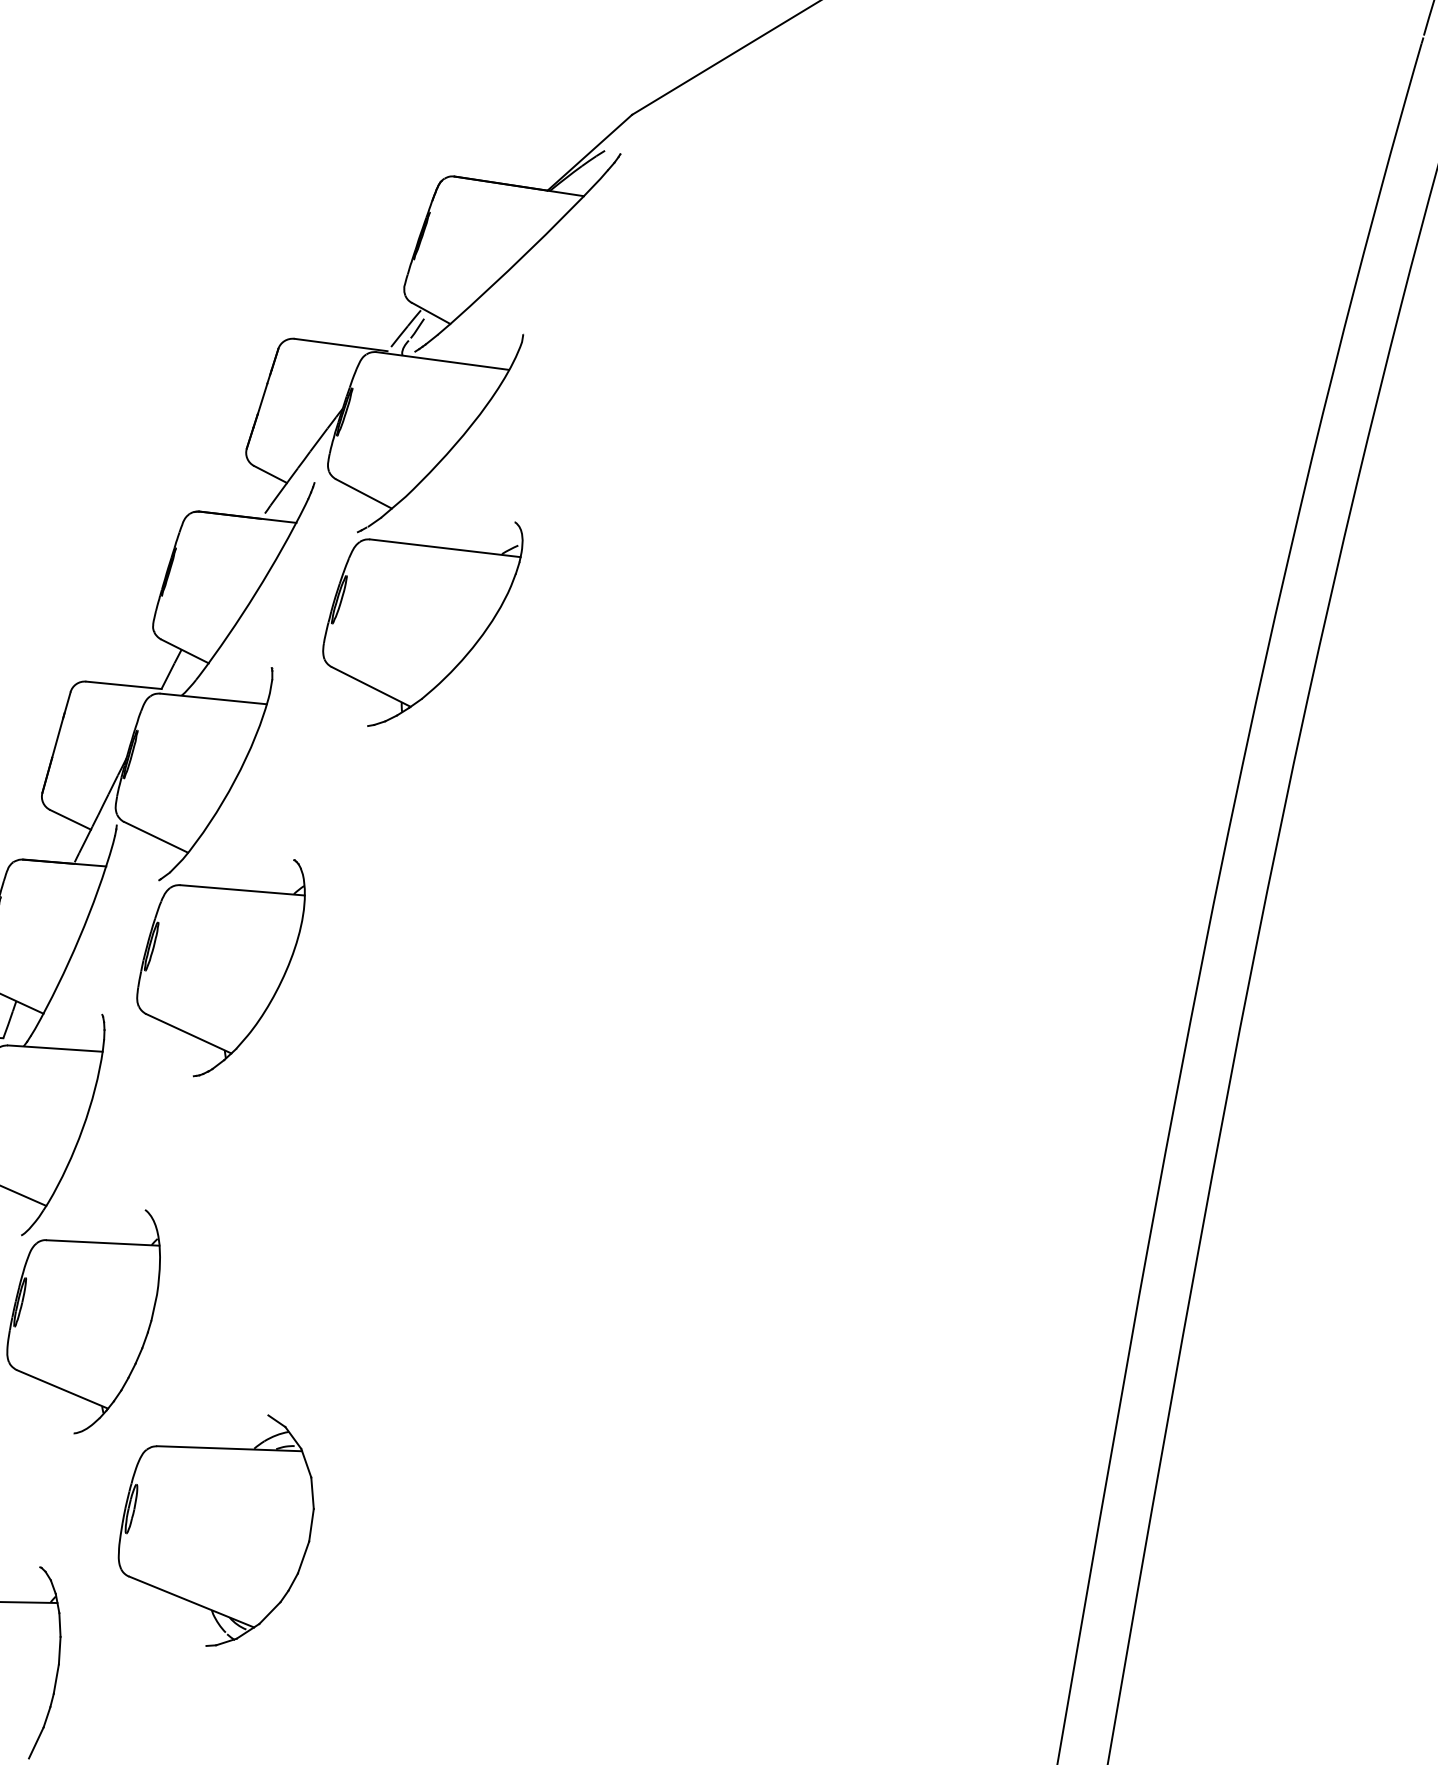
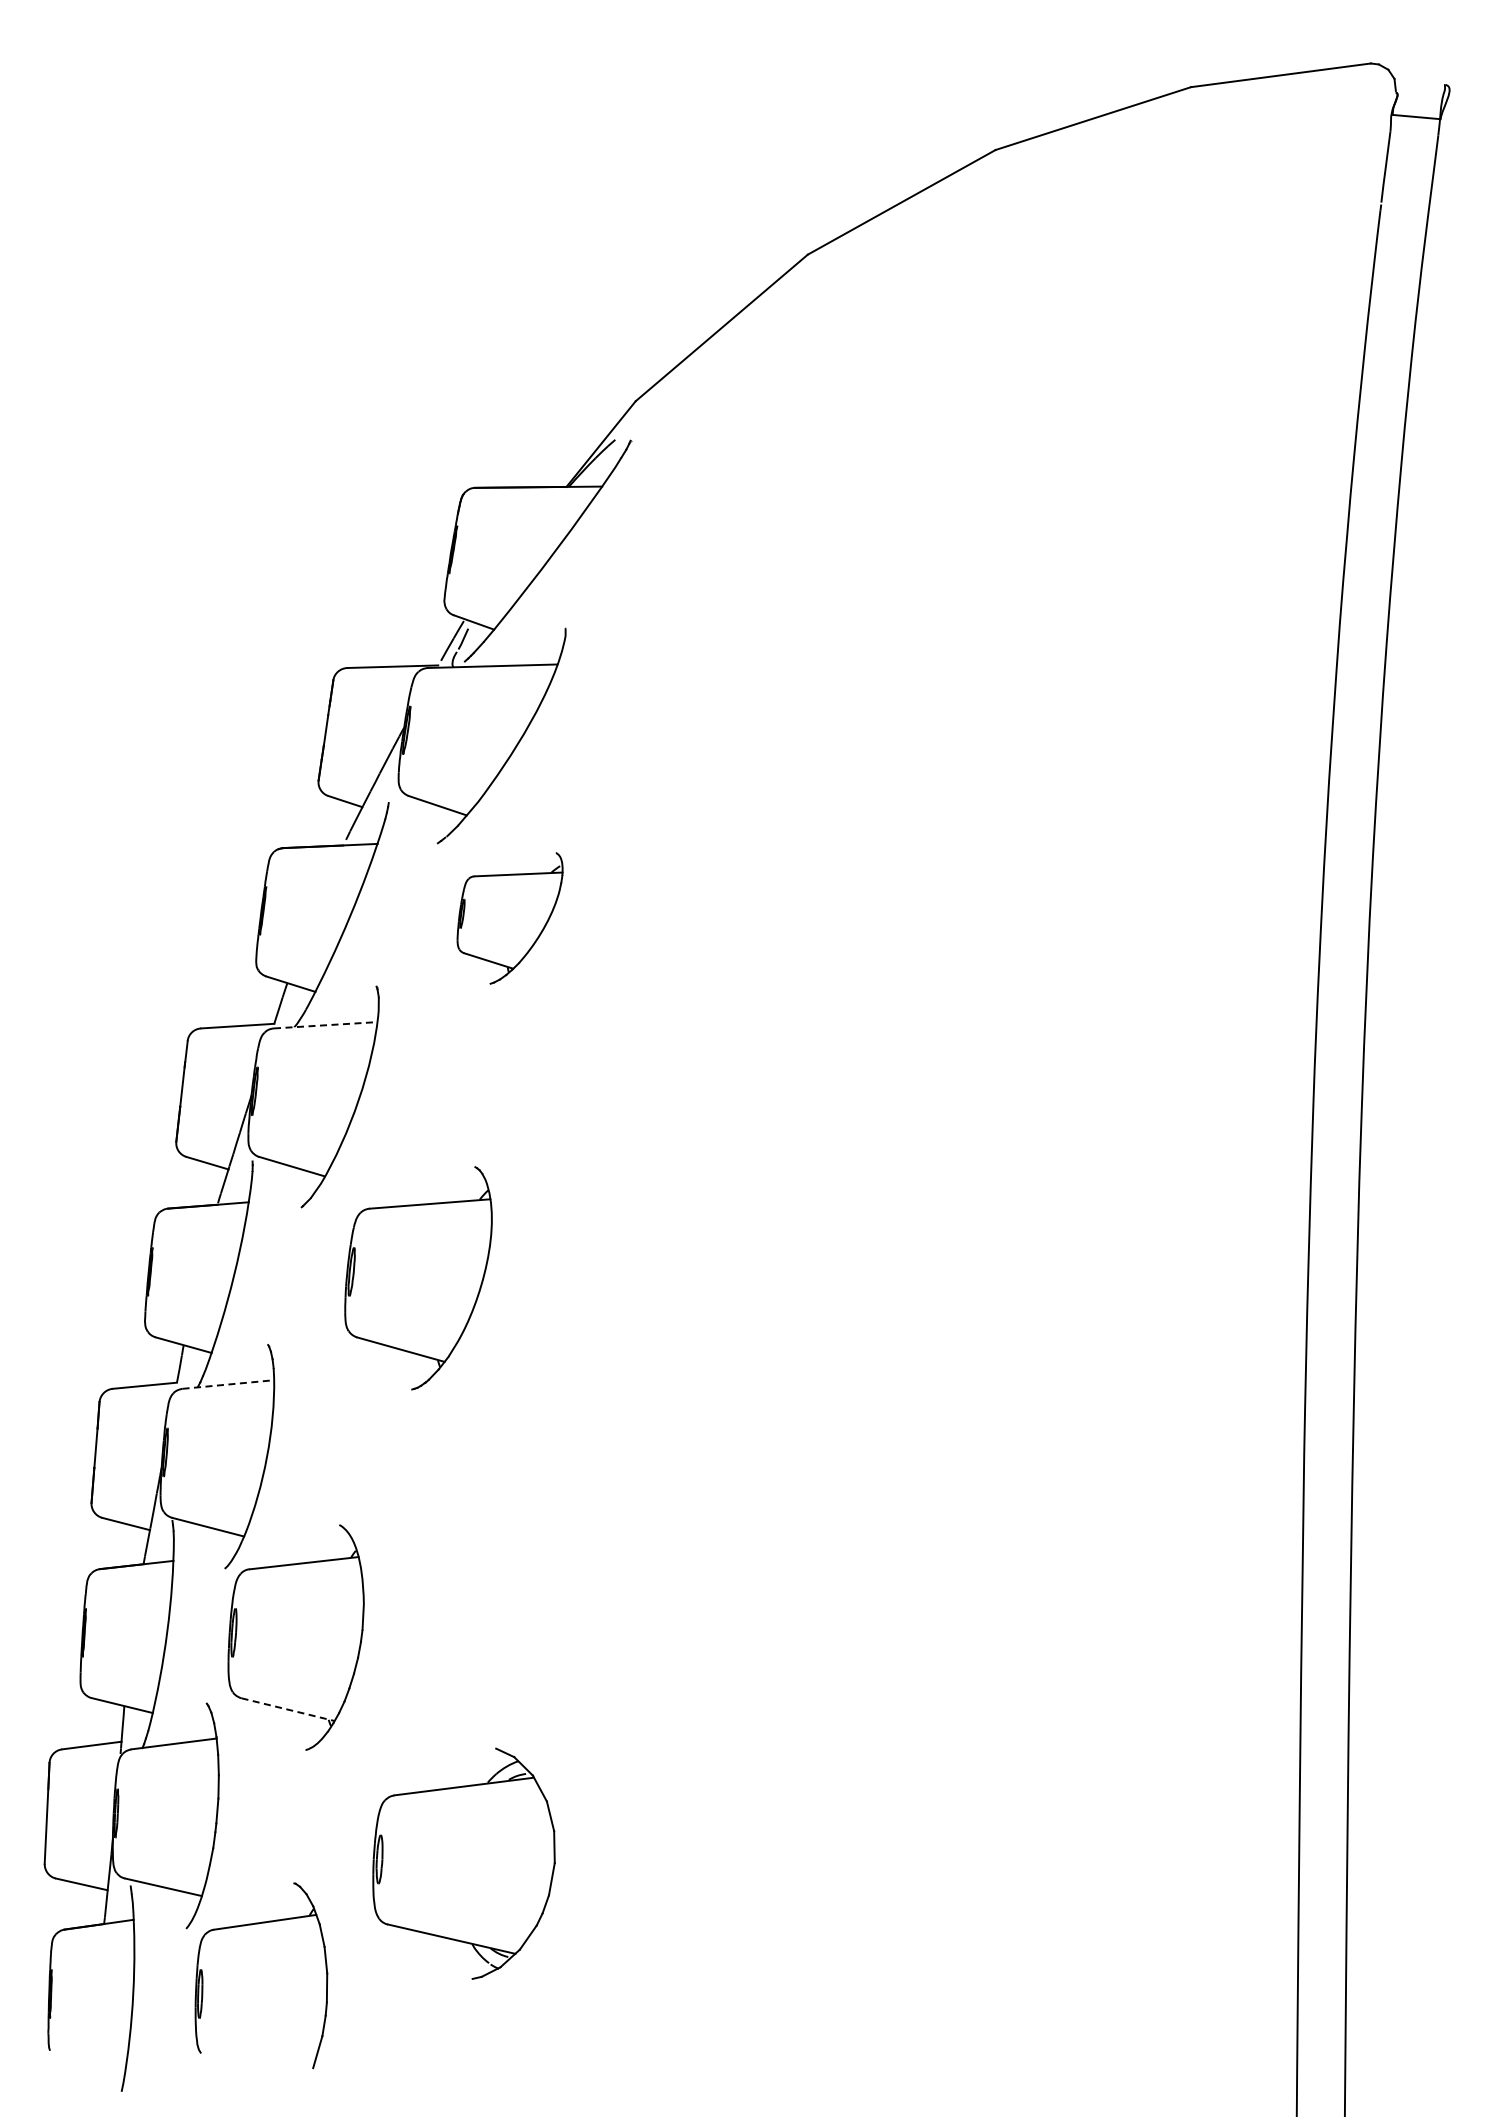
part: (418, 620) -> (509, 918), size x0.6
line: (213, 699) -> (325, 1025), solid -> dashed
part: (218, 964) -> (418, 1278), moved
line: (55, 1048) -> (228, 1384), solid -> dashed
line: (62, 1389) -> (288, 1709), solid -> dashed
part: (216, 1526) -> (463, 1863), moved

